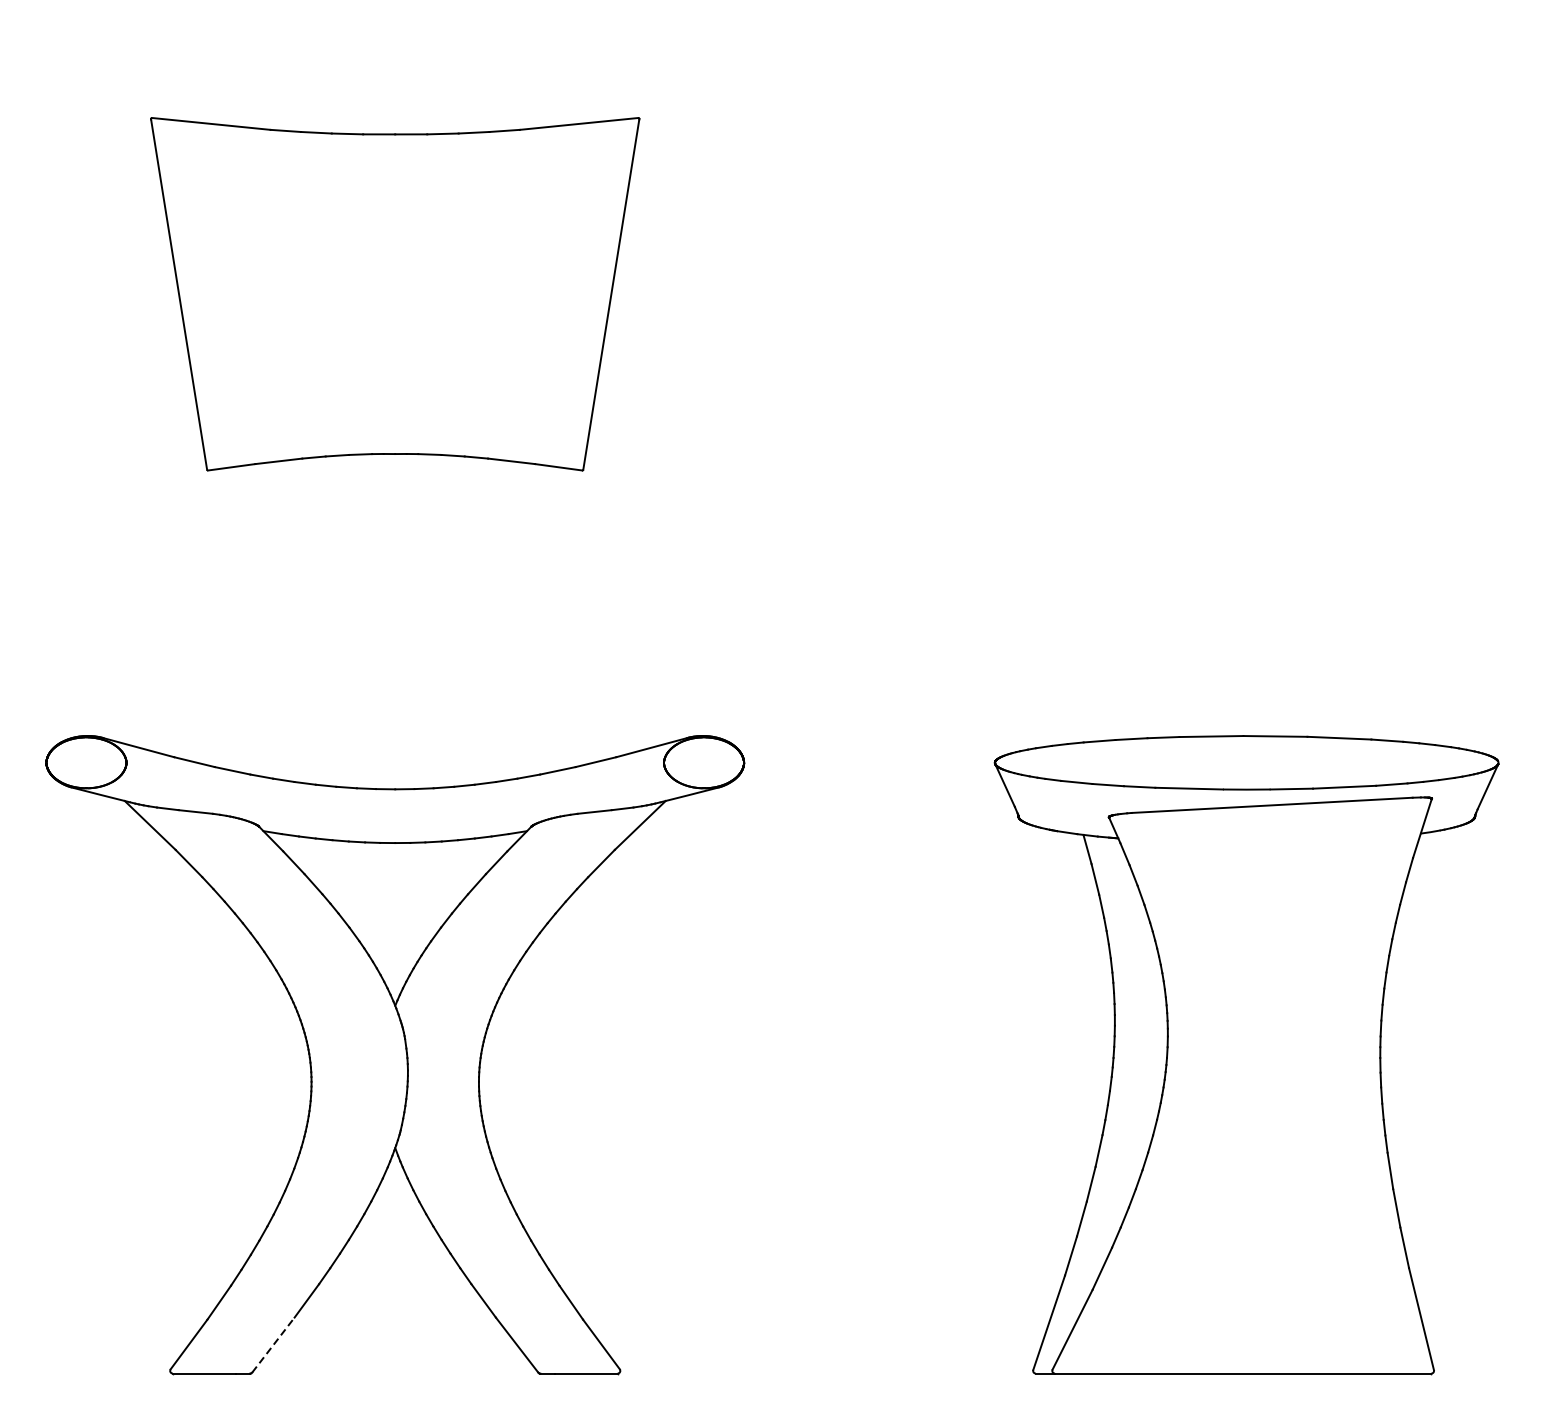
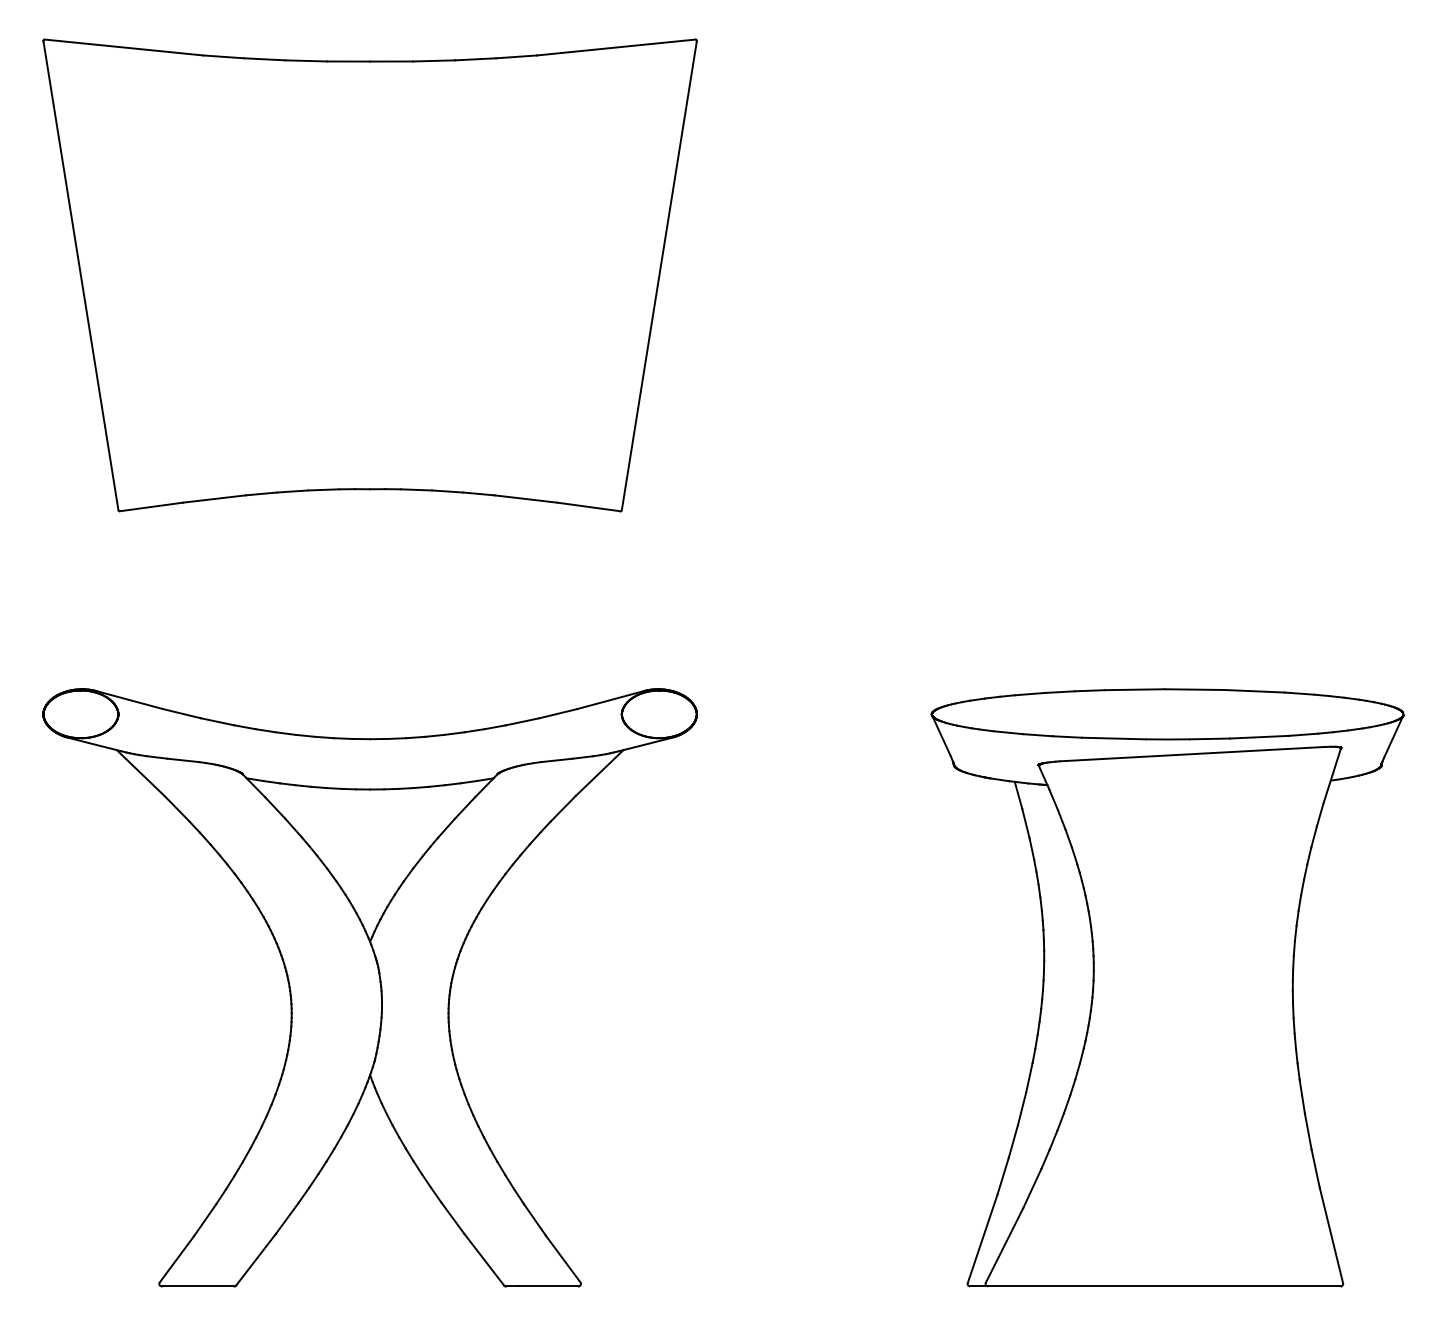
part: (394, 294) -> (369, 275), size x1.43
line: (273, 1344) -> (256, 1259), dashed -> solid

